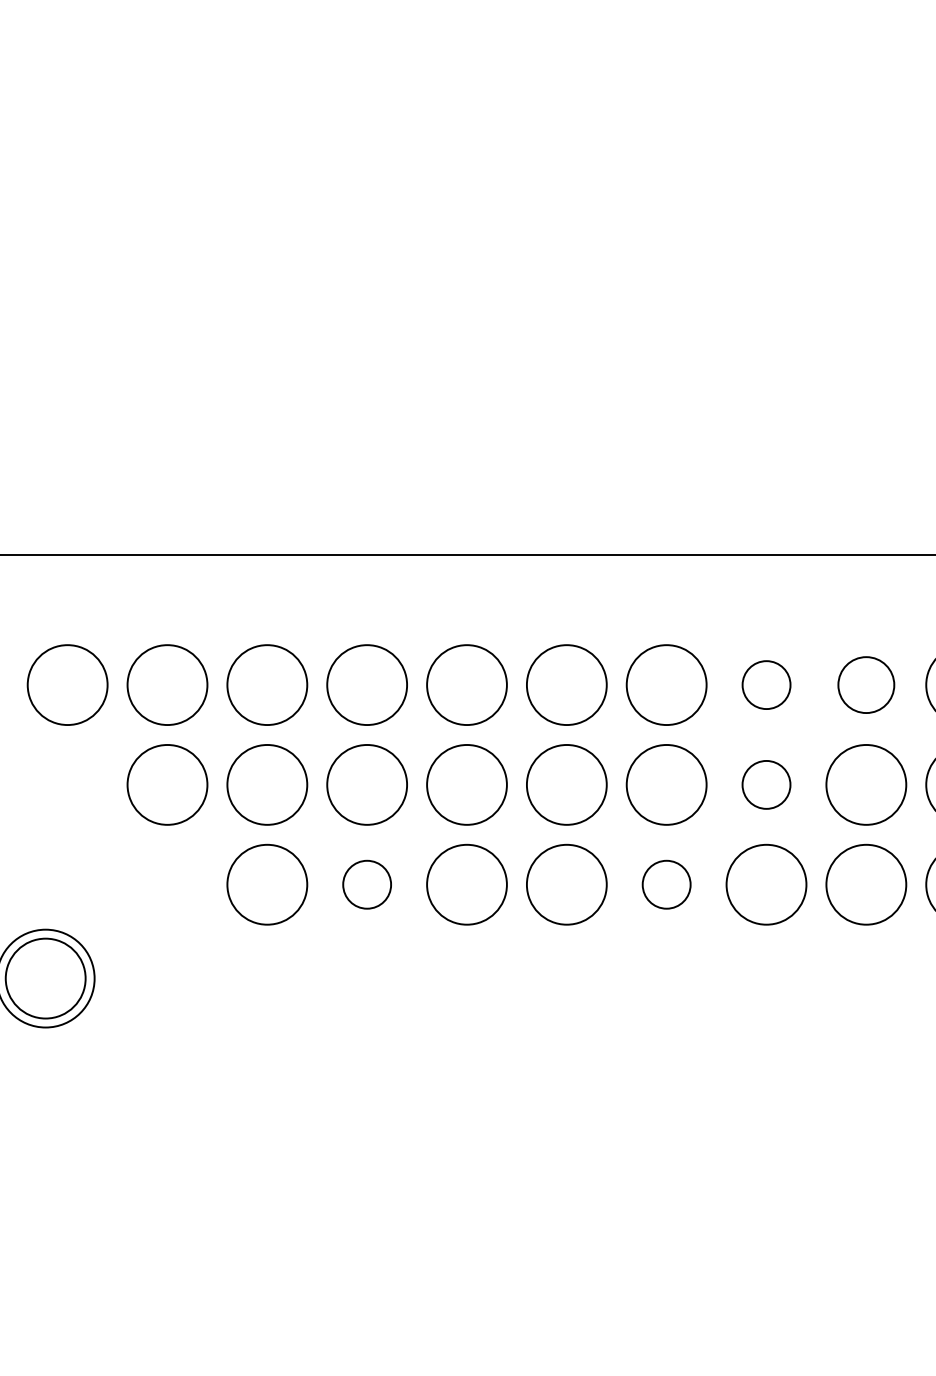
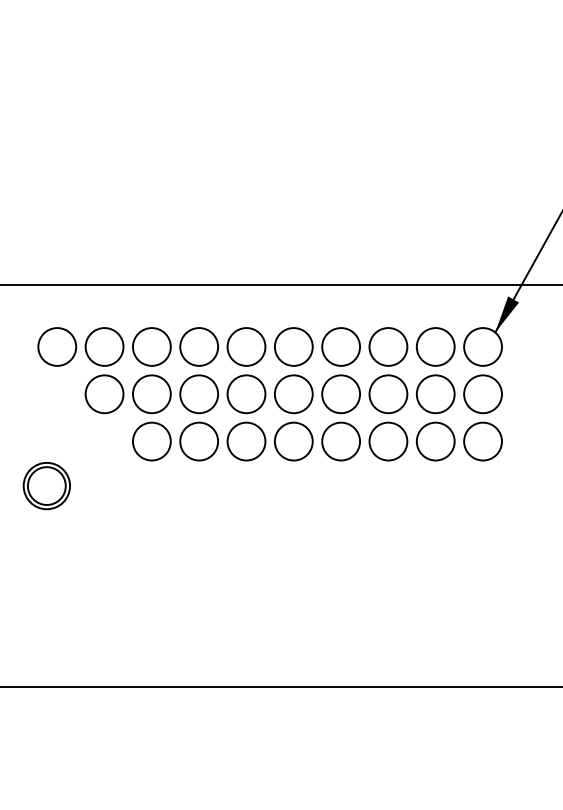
circle: (766, 684) -> (388, 346), size x1.67
circle: (865, 684) -> (435, 346), size x1.43
circle: (766, 785) -> (388, 394), size x1.67
circle: (367, 884) -> (199, 441), size x1.67
circle: (667, 884) -> (341, 441), size x1.67

